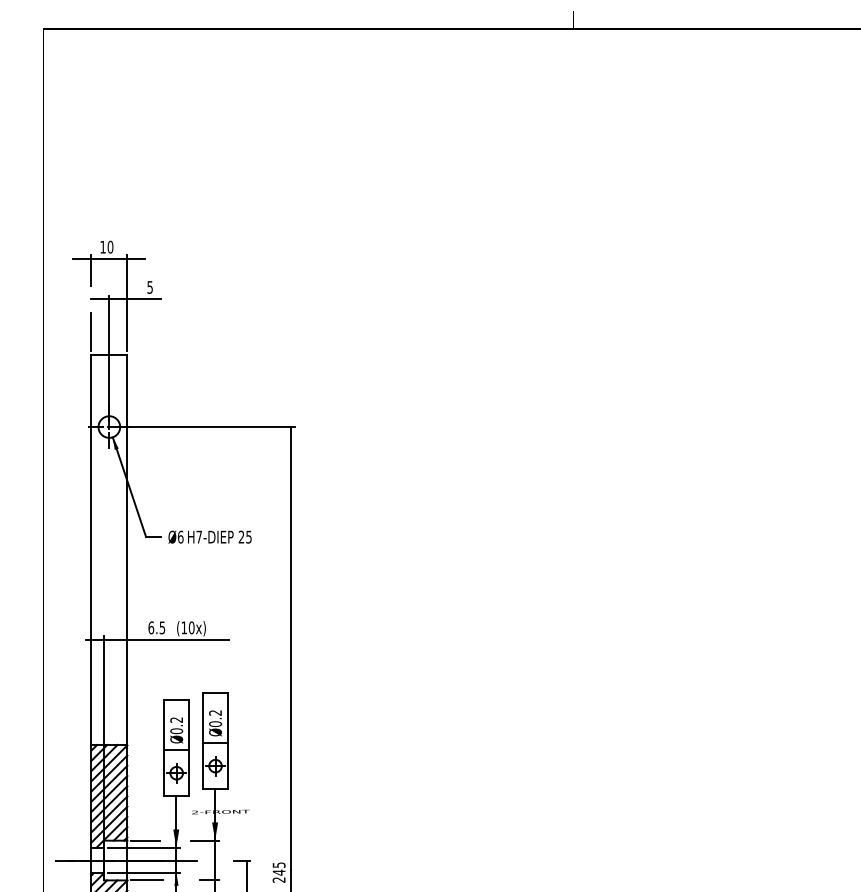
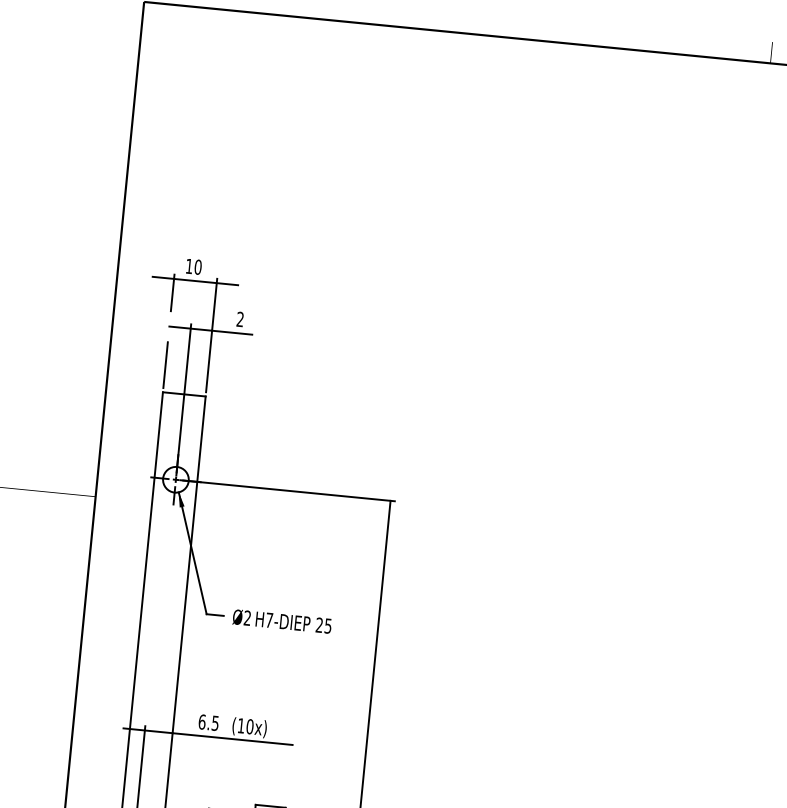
text: (149, 287) -> (239, 319), 5 -> 2
text: (180, 536) -> (247, 617), Ø6 -> Ø2

